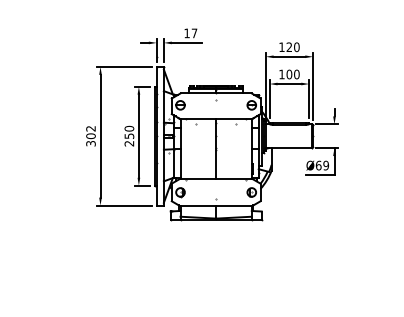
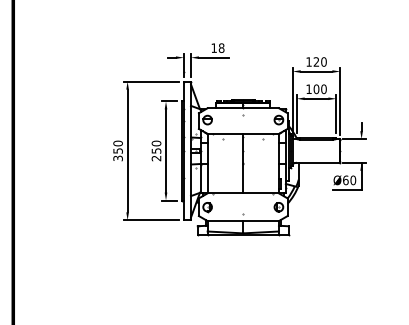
text: (194, 32) -> (221, 47), 17 -> 18
text: (90, 131) -> (117, 146), 302 -> 350
text: (325, 165) -> (352, 180), Ø69 -> Ø60

